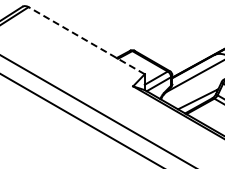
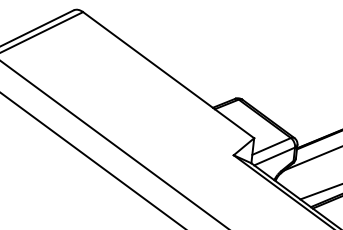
line: (86, 40) -> (168, 74), dashed -> solid

